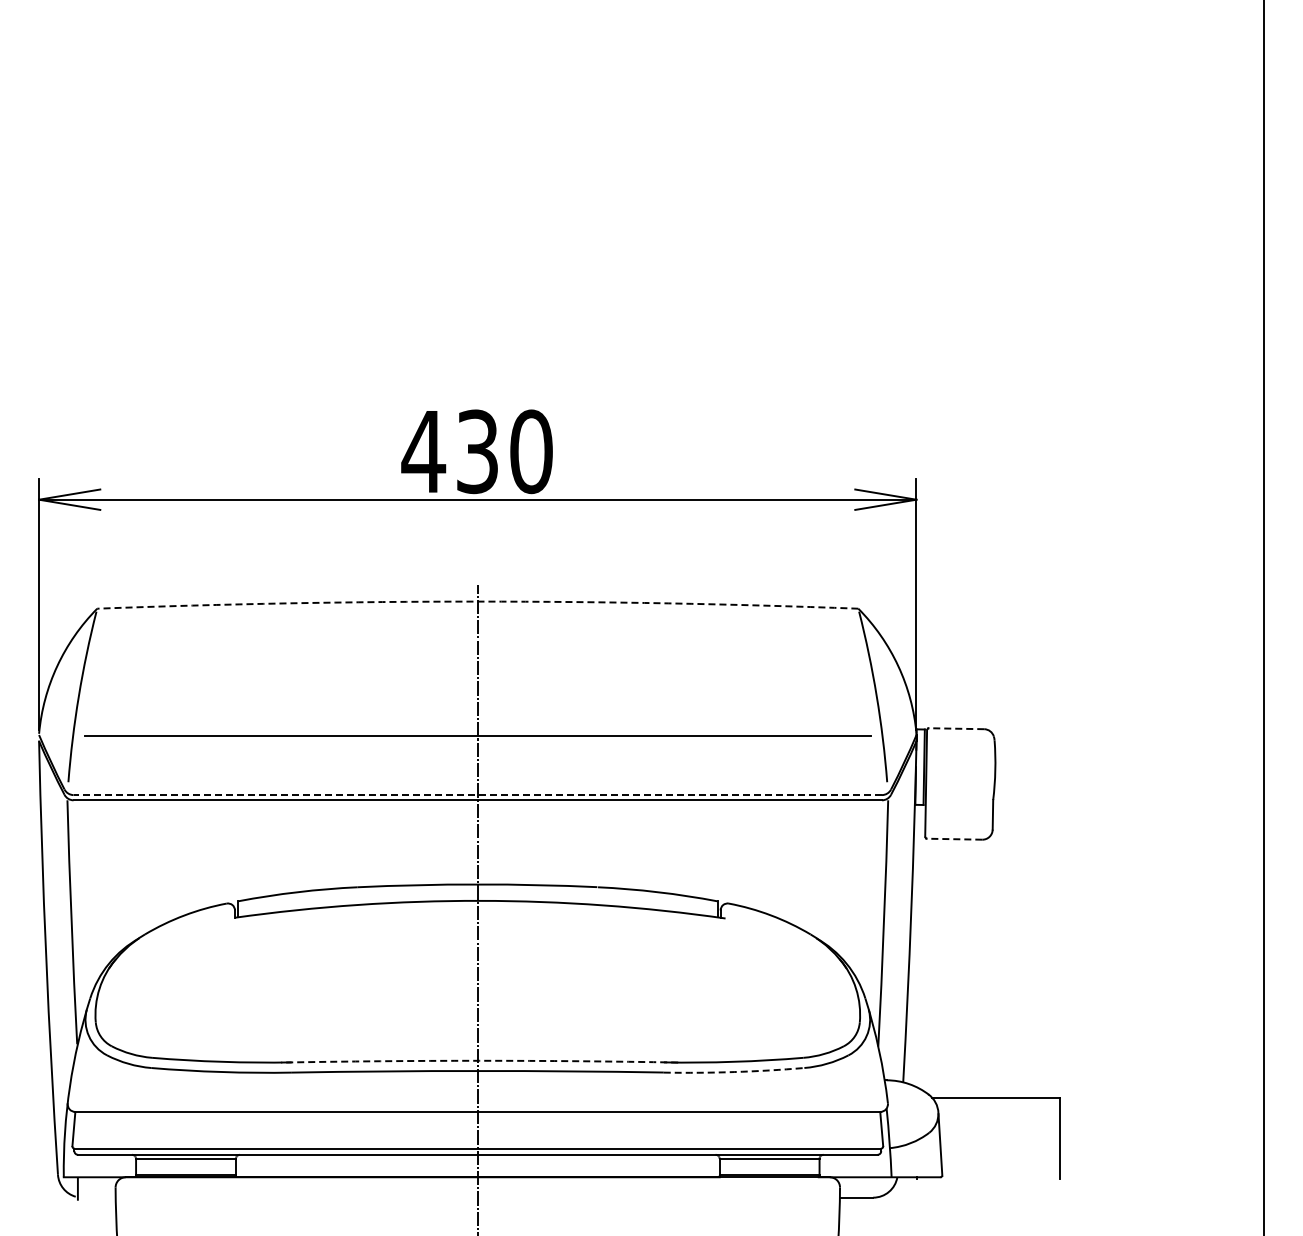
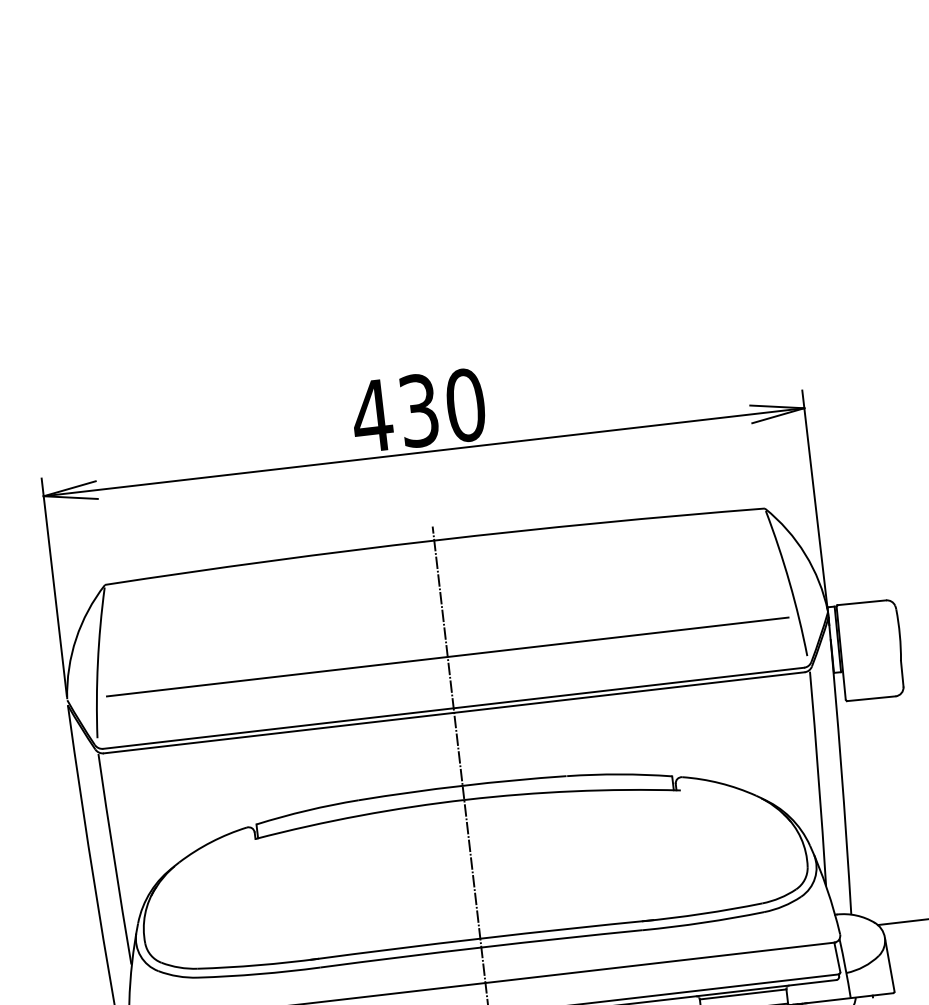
arc: (477, 601) -> (434, 540), dashed -> solid
line: (956, 728) -> (861, 602), dashed -> solid
line: (477, 795) -> (453, 708), dashed -> solid
line: (954, 839) -> (871, 698), dashed -> solid
arc: (479, 1060) -> (481, 938), dashed -> solid
arc: (734, 1072) -> (704, 923), dashed -> solid

